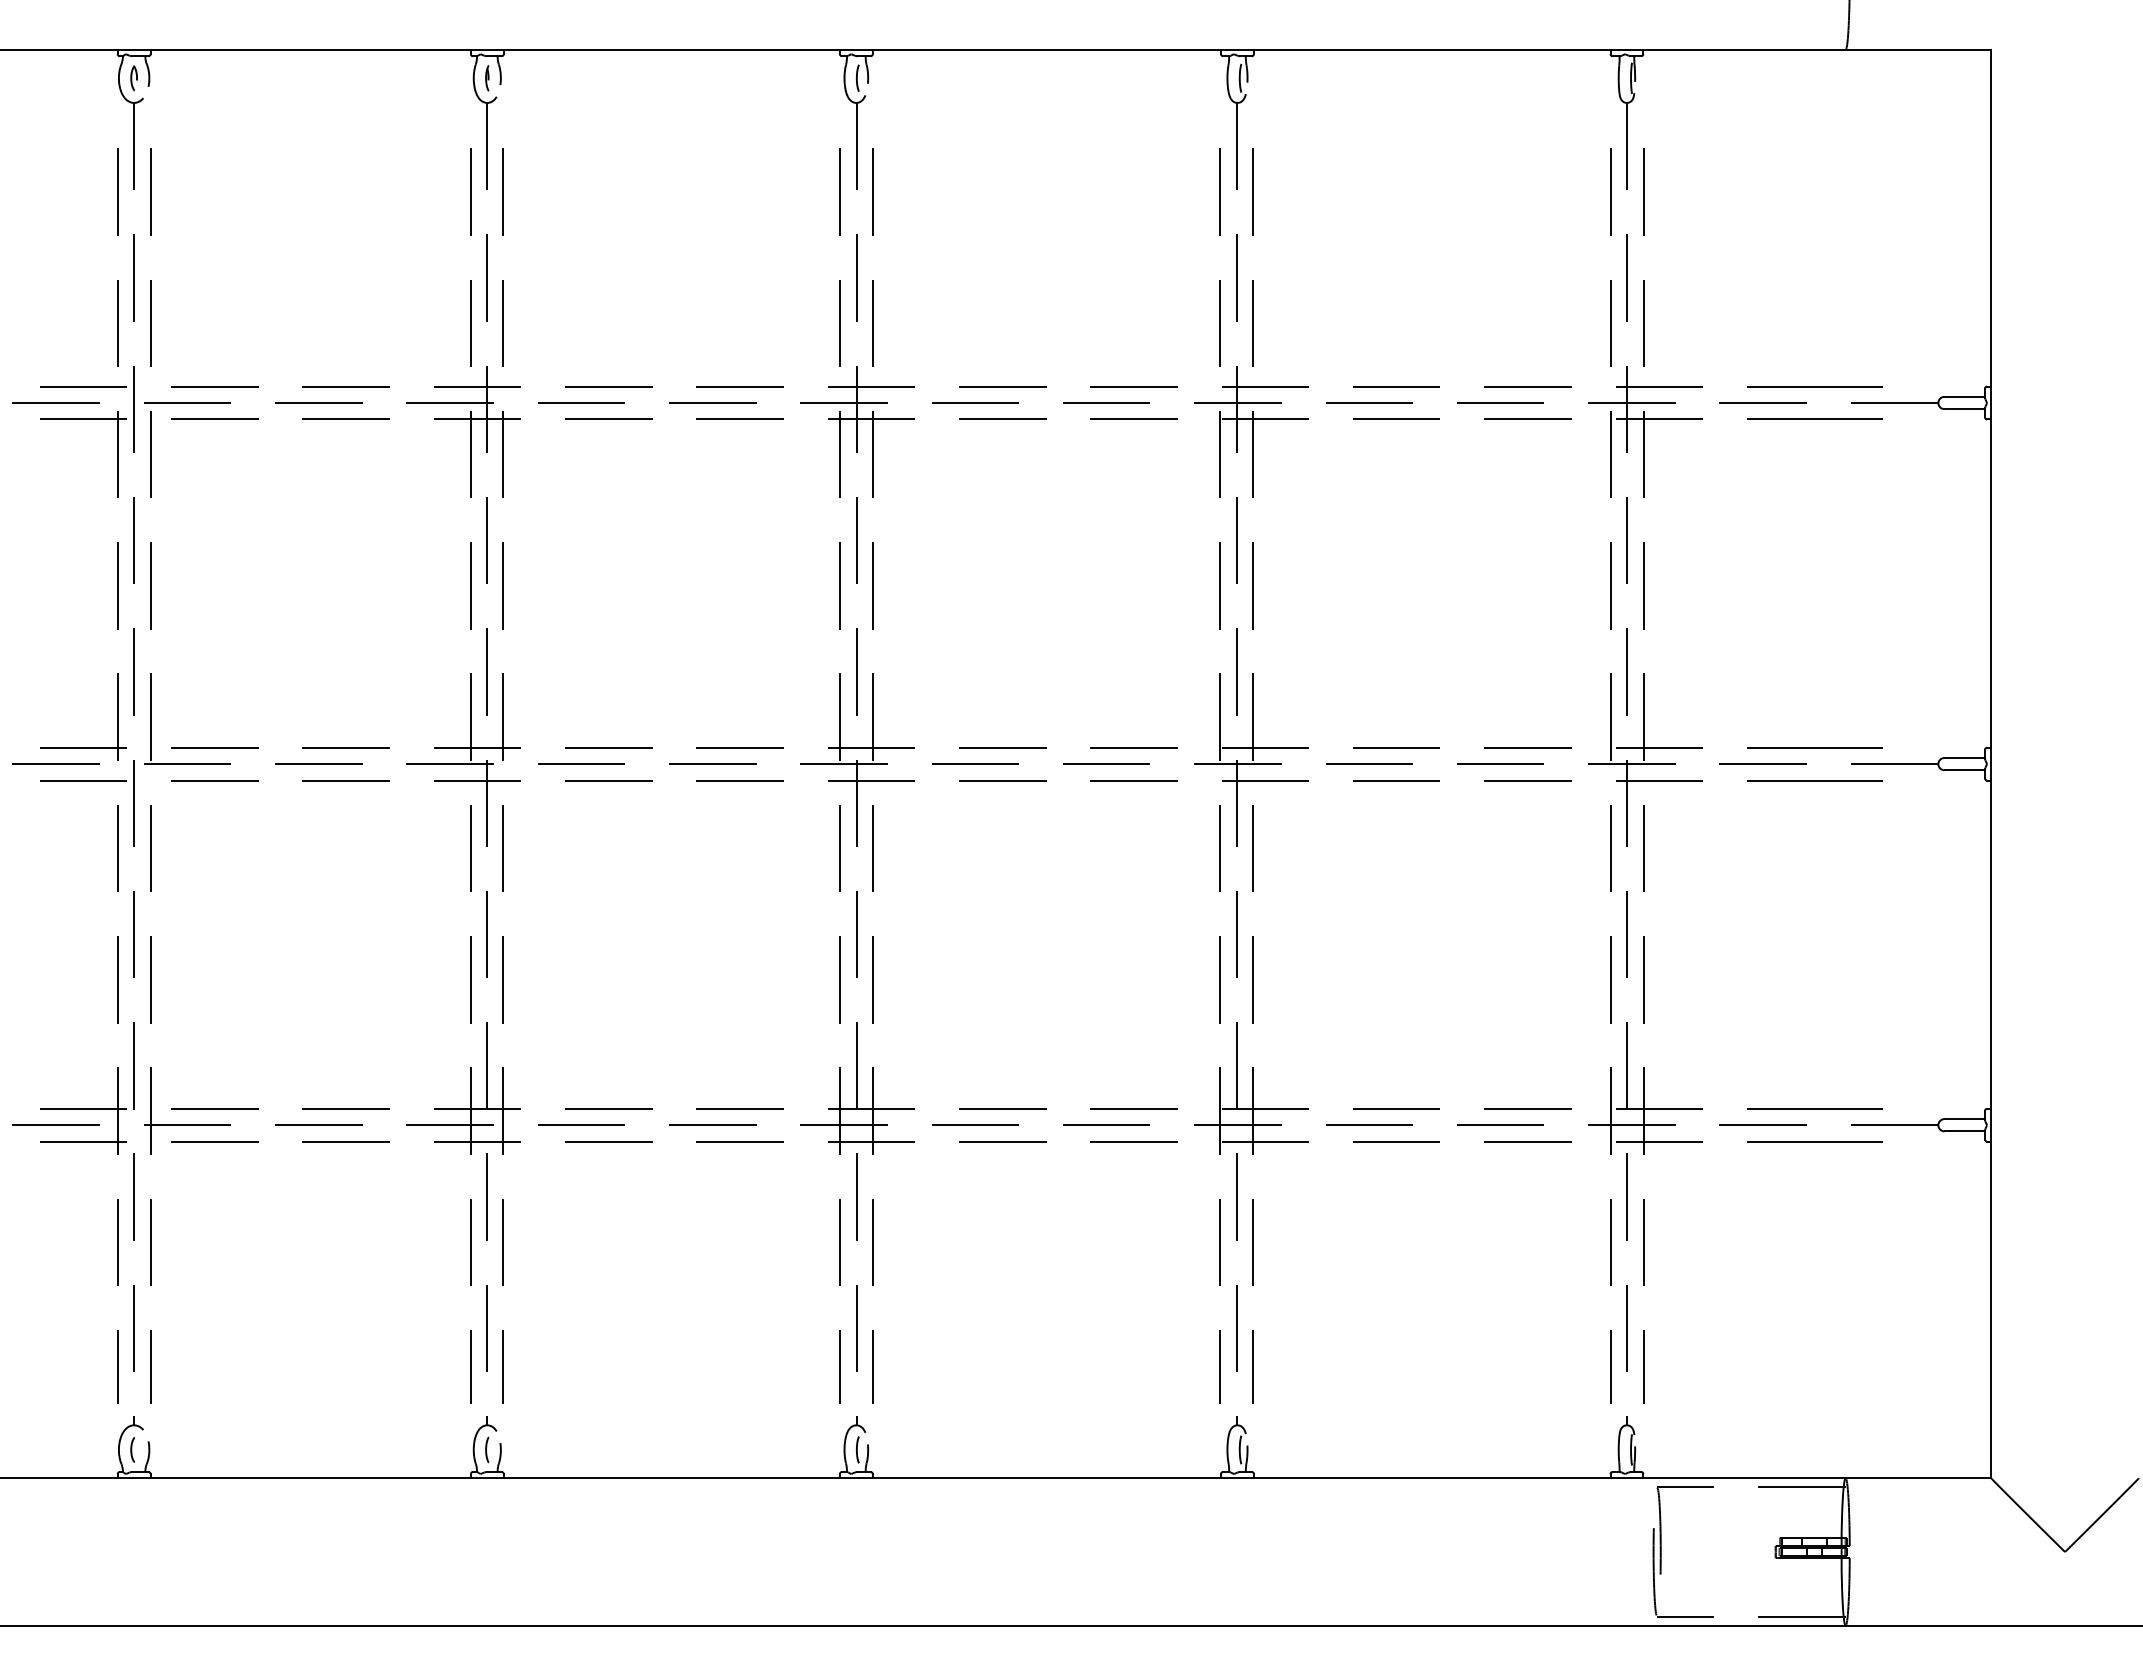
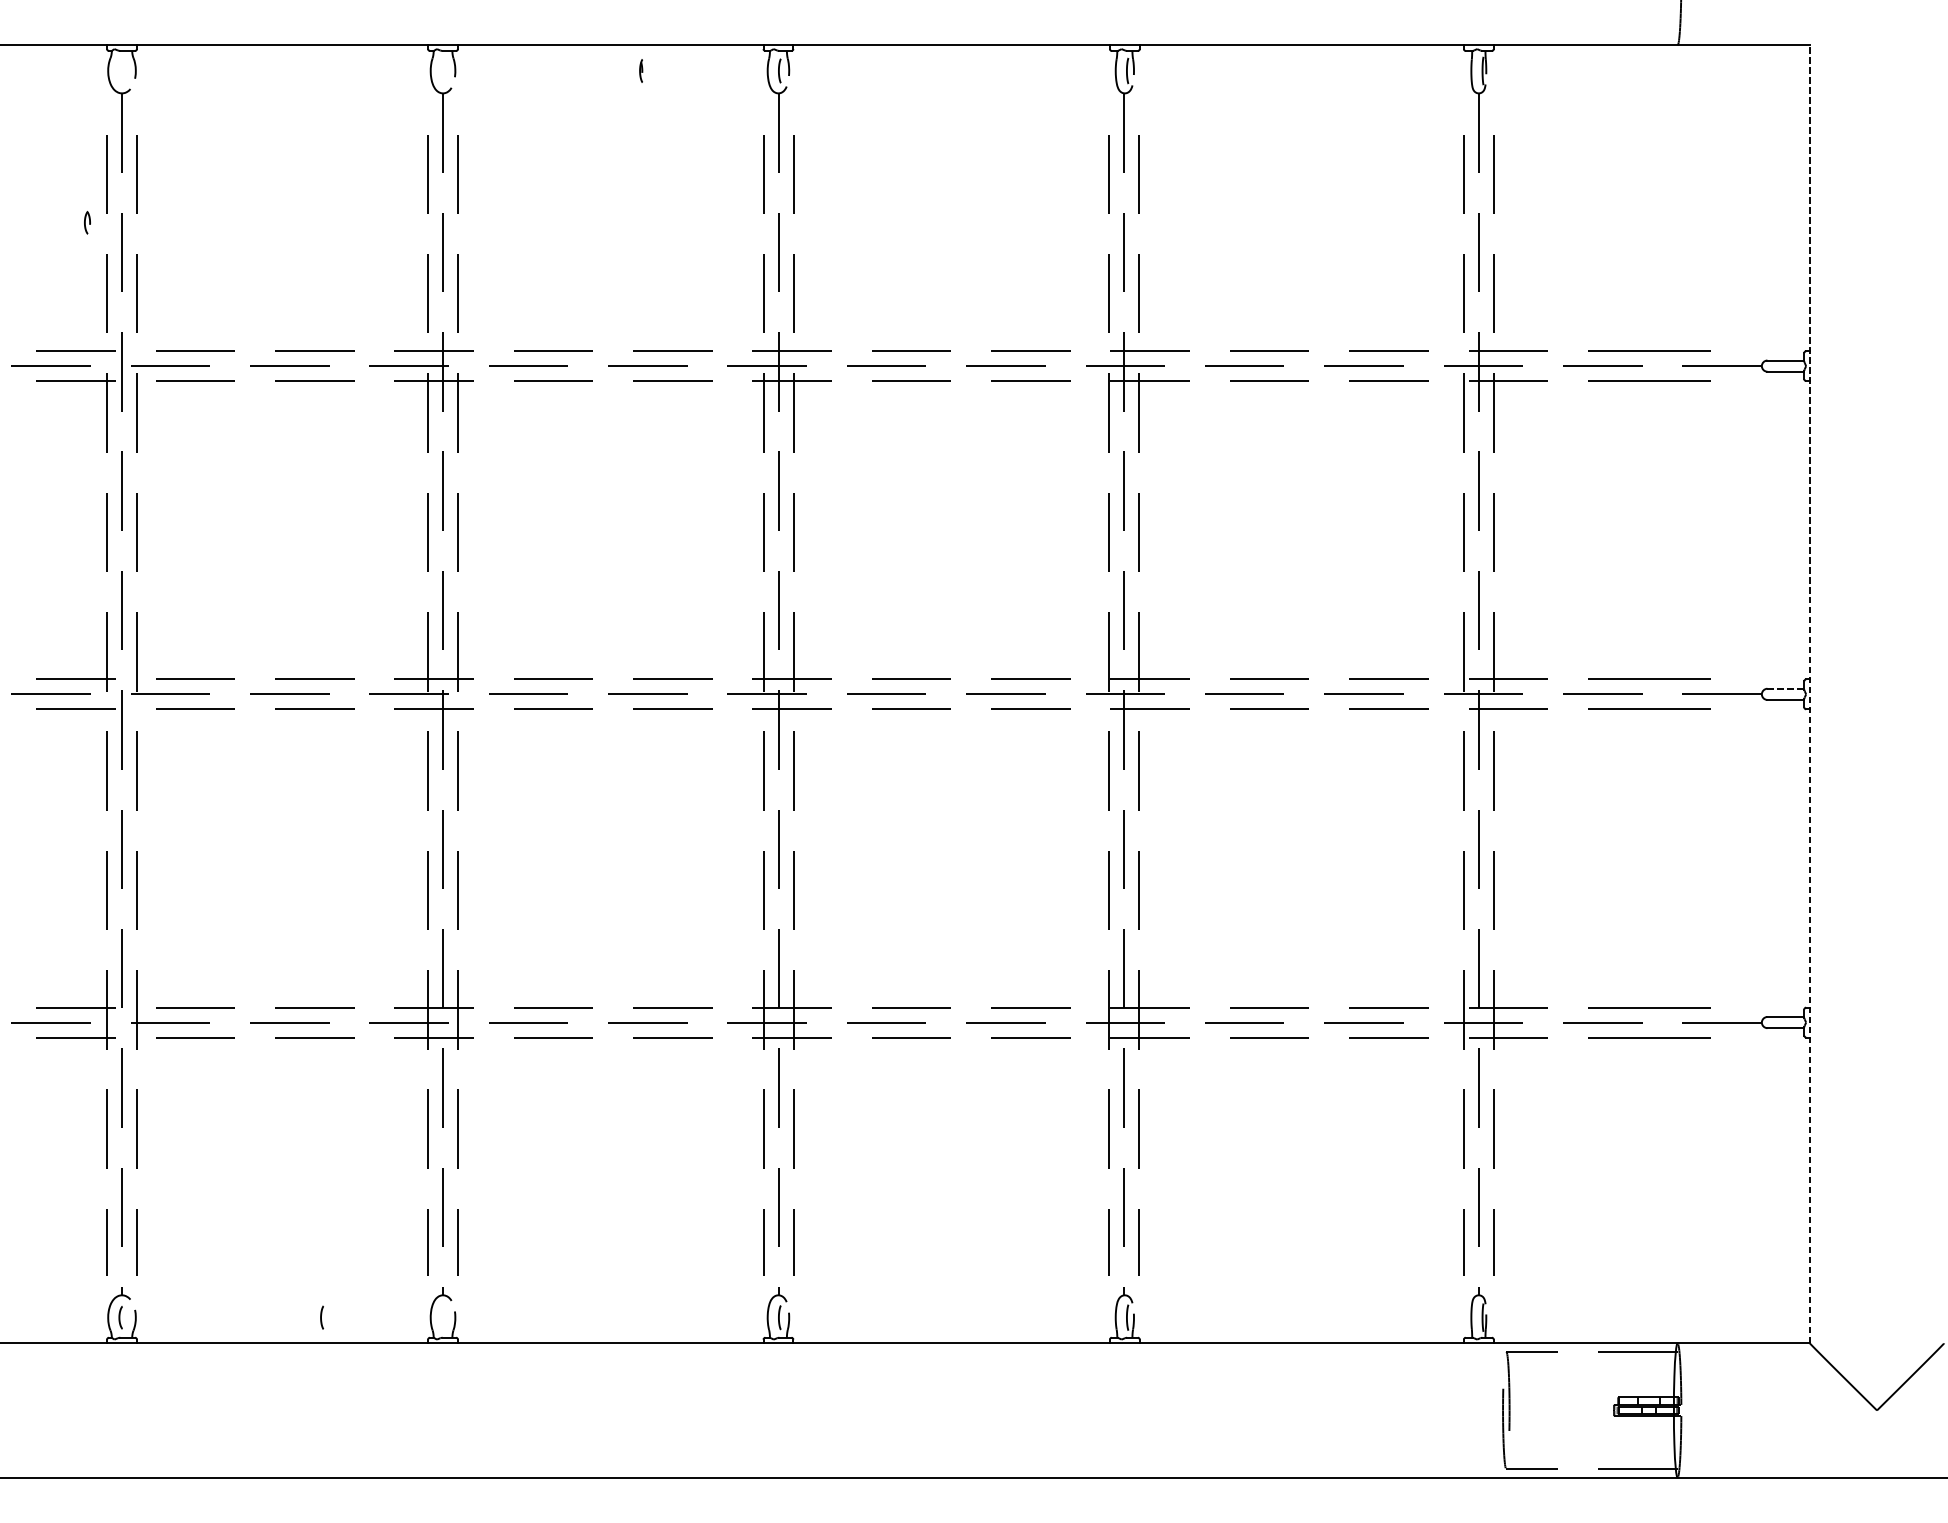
part: (133, 78) -> (86, 222), moved
line: (487, 78) -> (641, 71), moved
line: (1965, 757) -> (1786, 688), solid -> dashed
line: (1991, 763) -> (1810, 693), solid -> dashed
curve: (486, 1449) -> (321, 1317), moved

